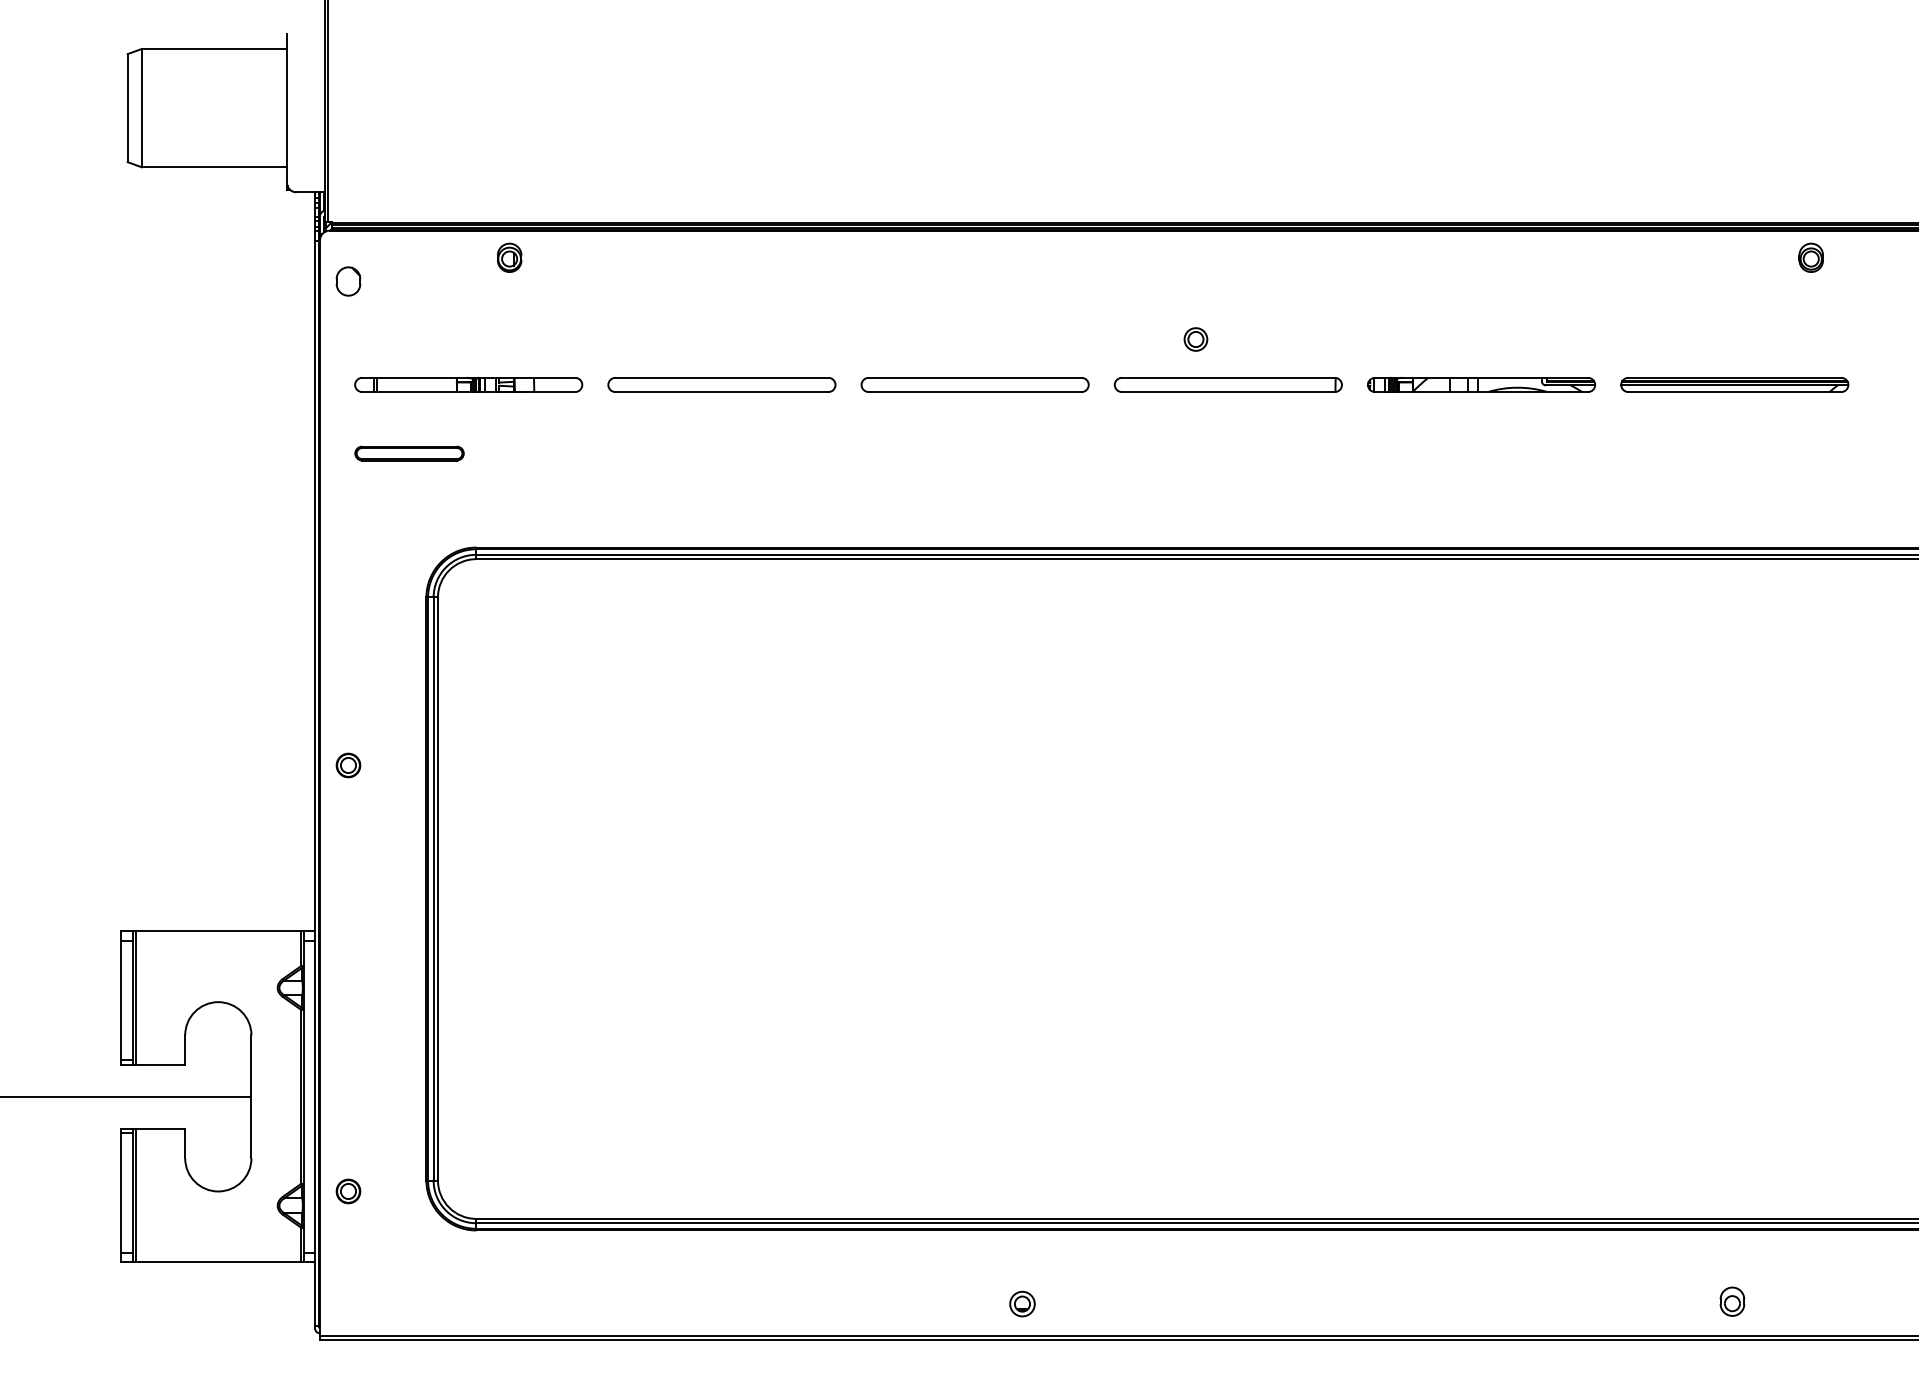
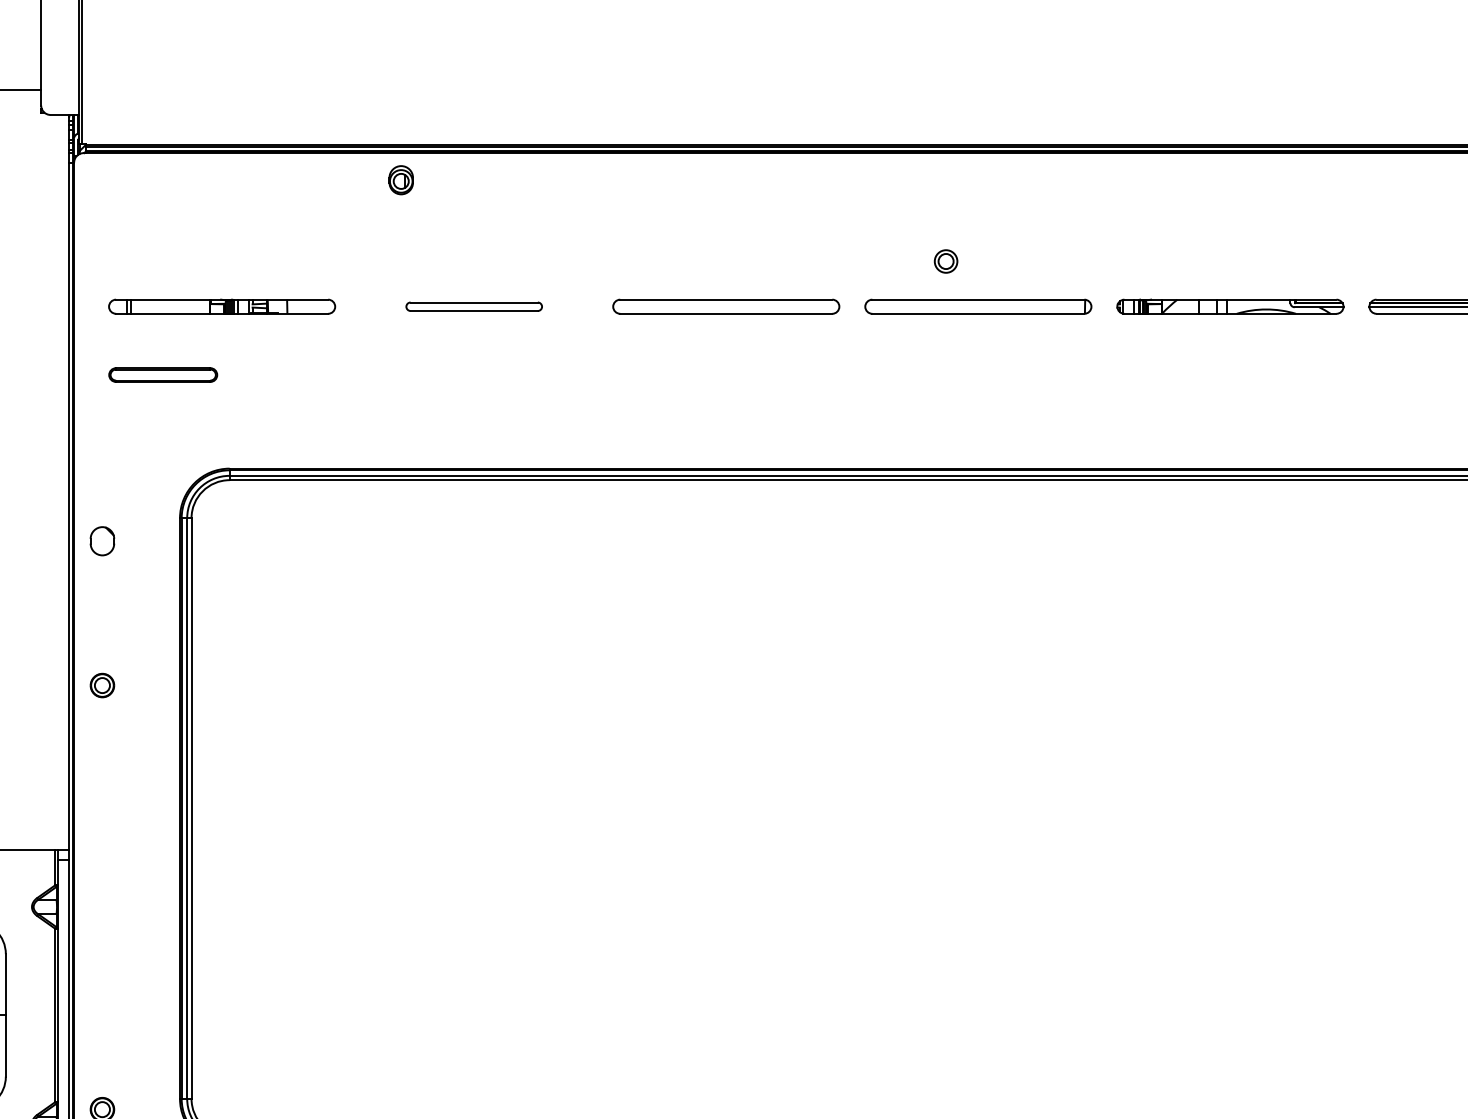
part: (509, 257) -> (401, 179), moved
part: (348, 281) -> (102, 541), moved
part: (721, 384) -> (473, 306), size x0.6

